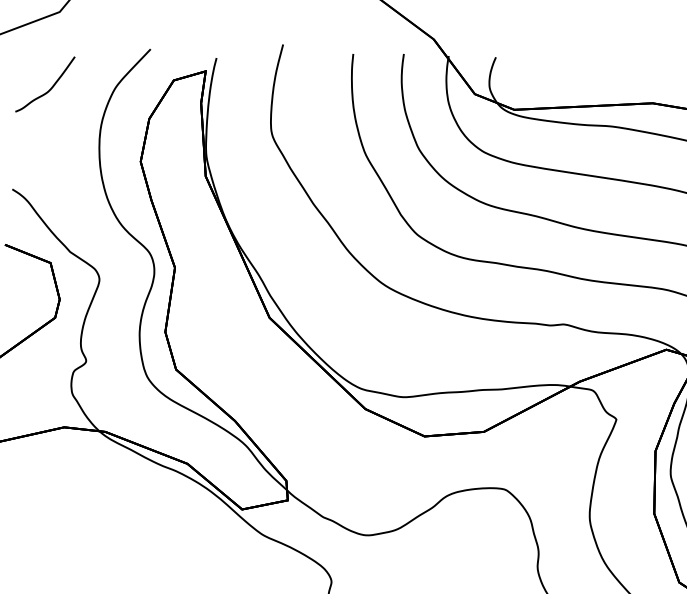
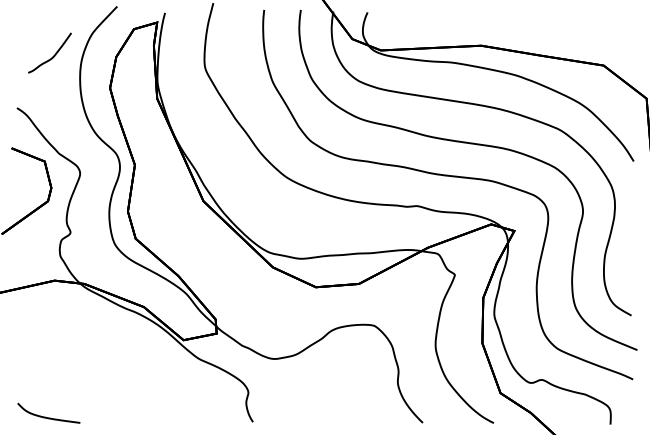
curve: (50, 87) -> (53, 55), moved

